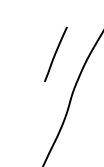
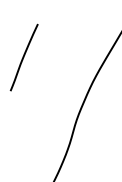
line: (55, 54) -> (23, 57), moved

